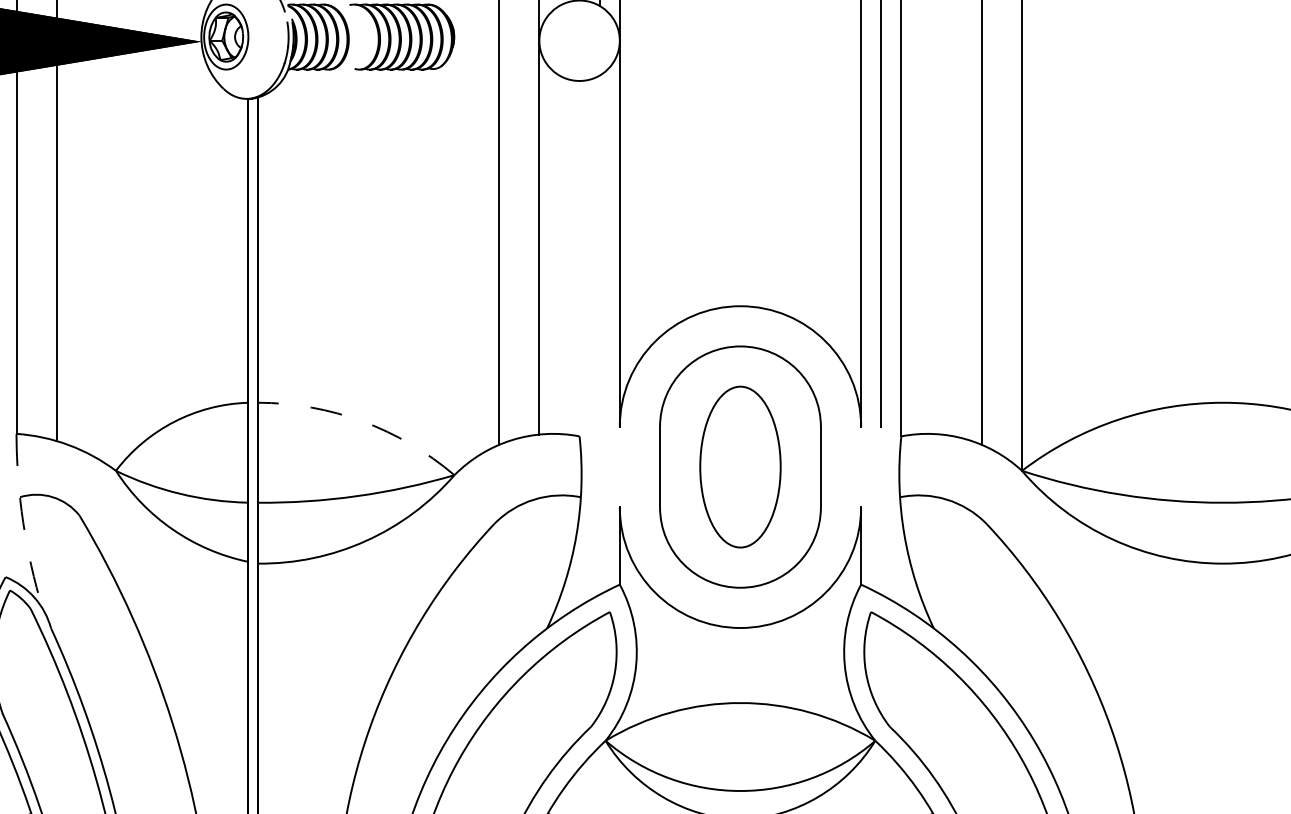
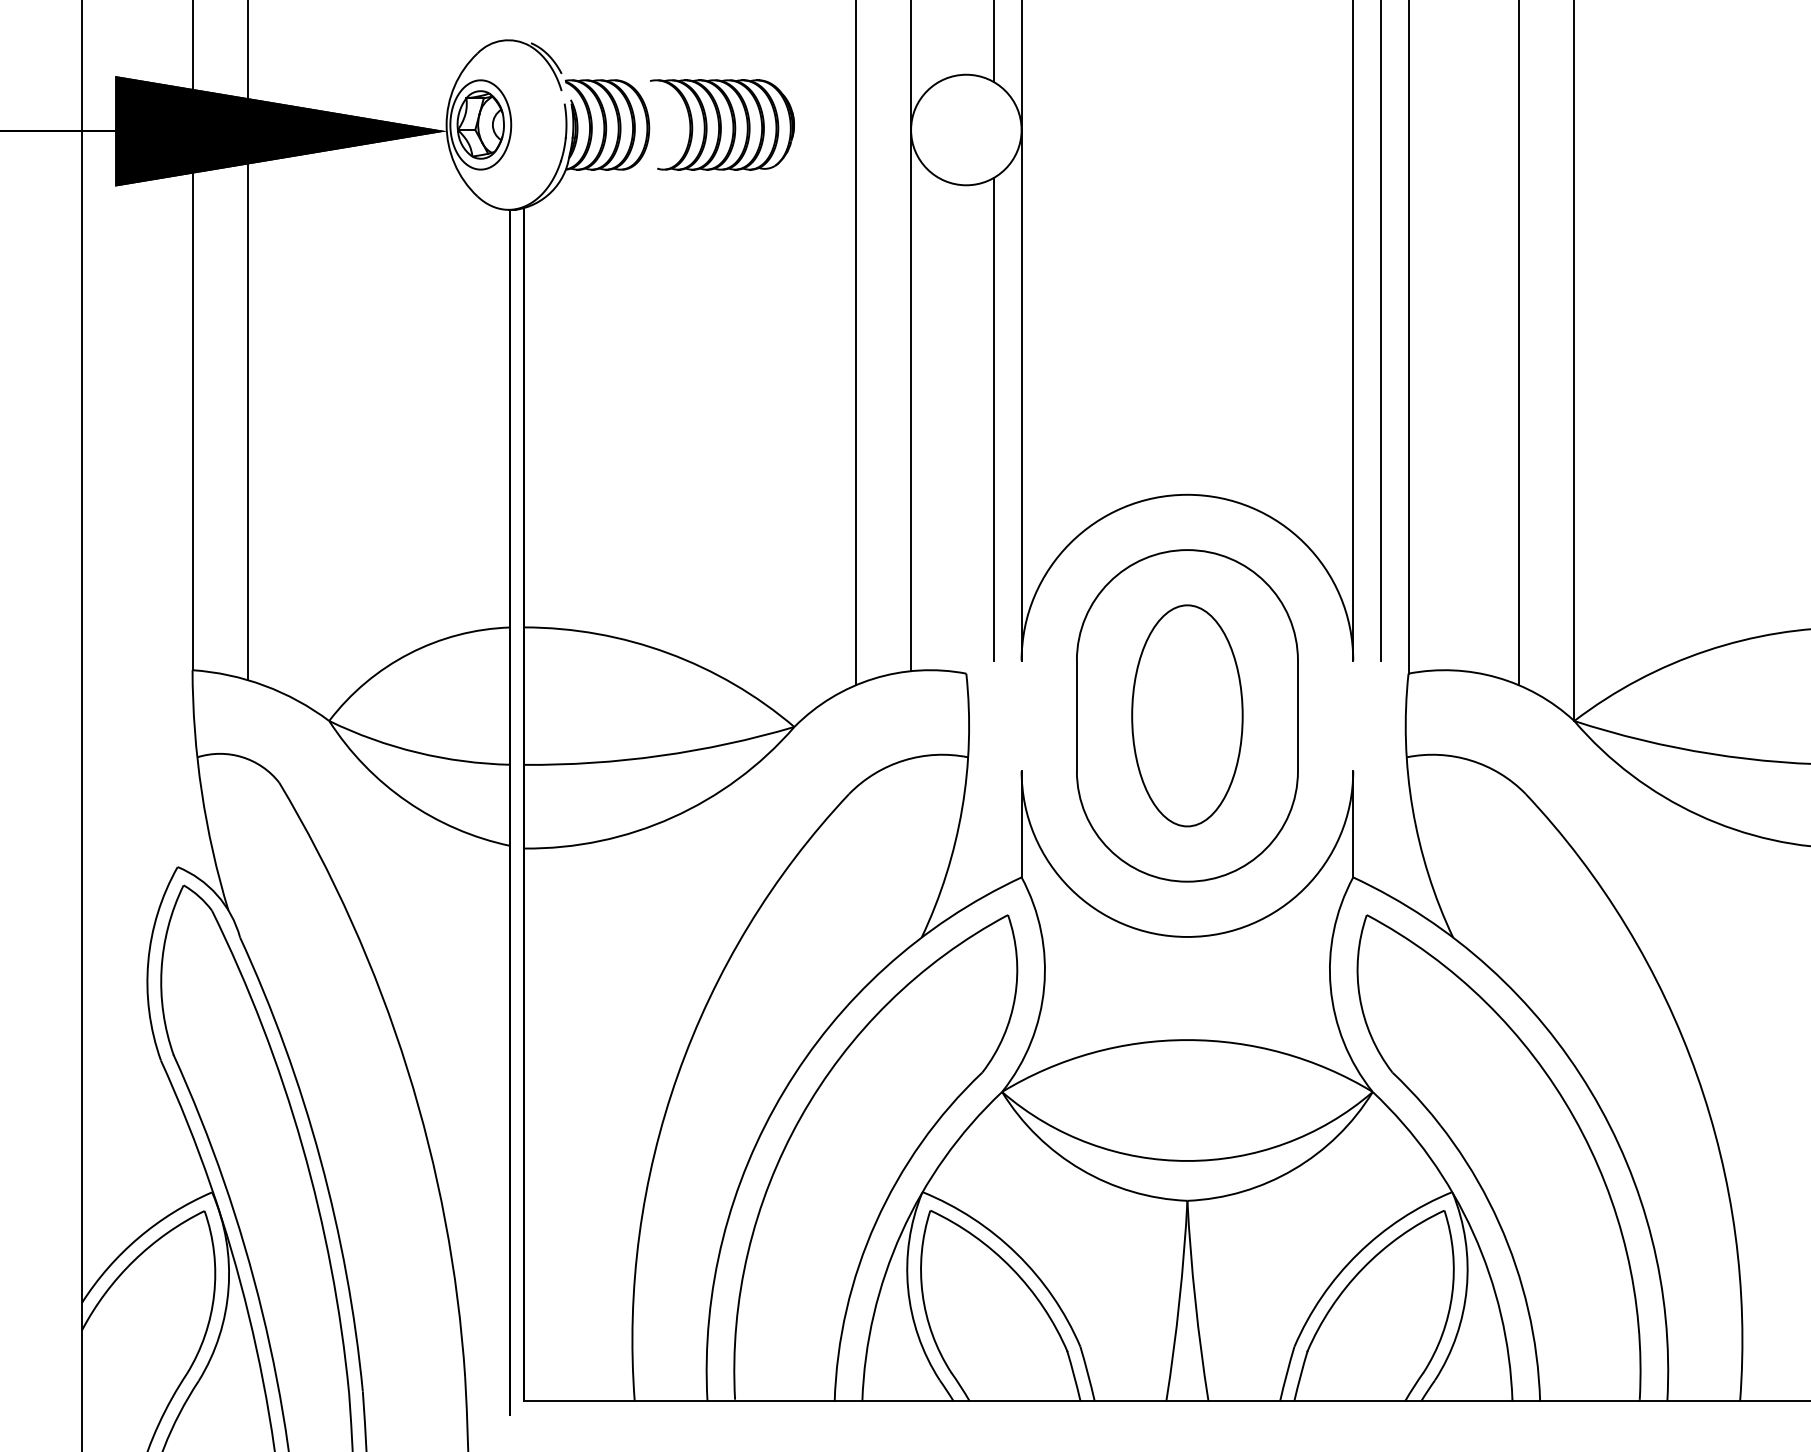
line: (599, 250) -> (993, 418), added
arc: (362, 421) -> (668, 653), dashed -> solid
arc: (23, 522) -> (201, 791), dashed -> solid

